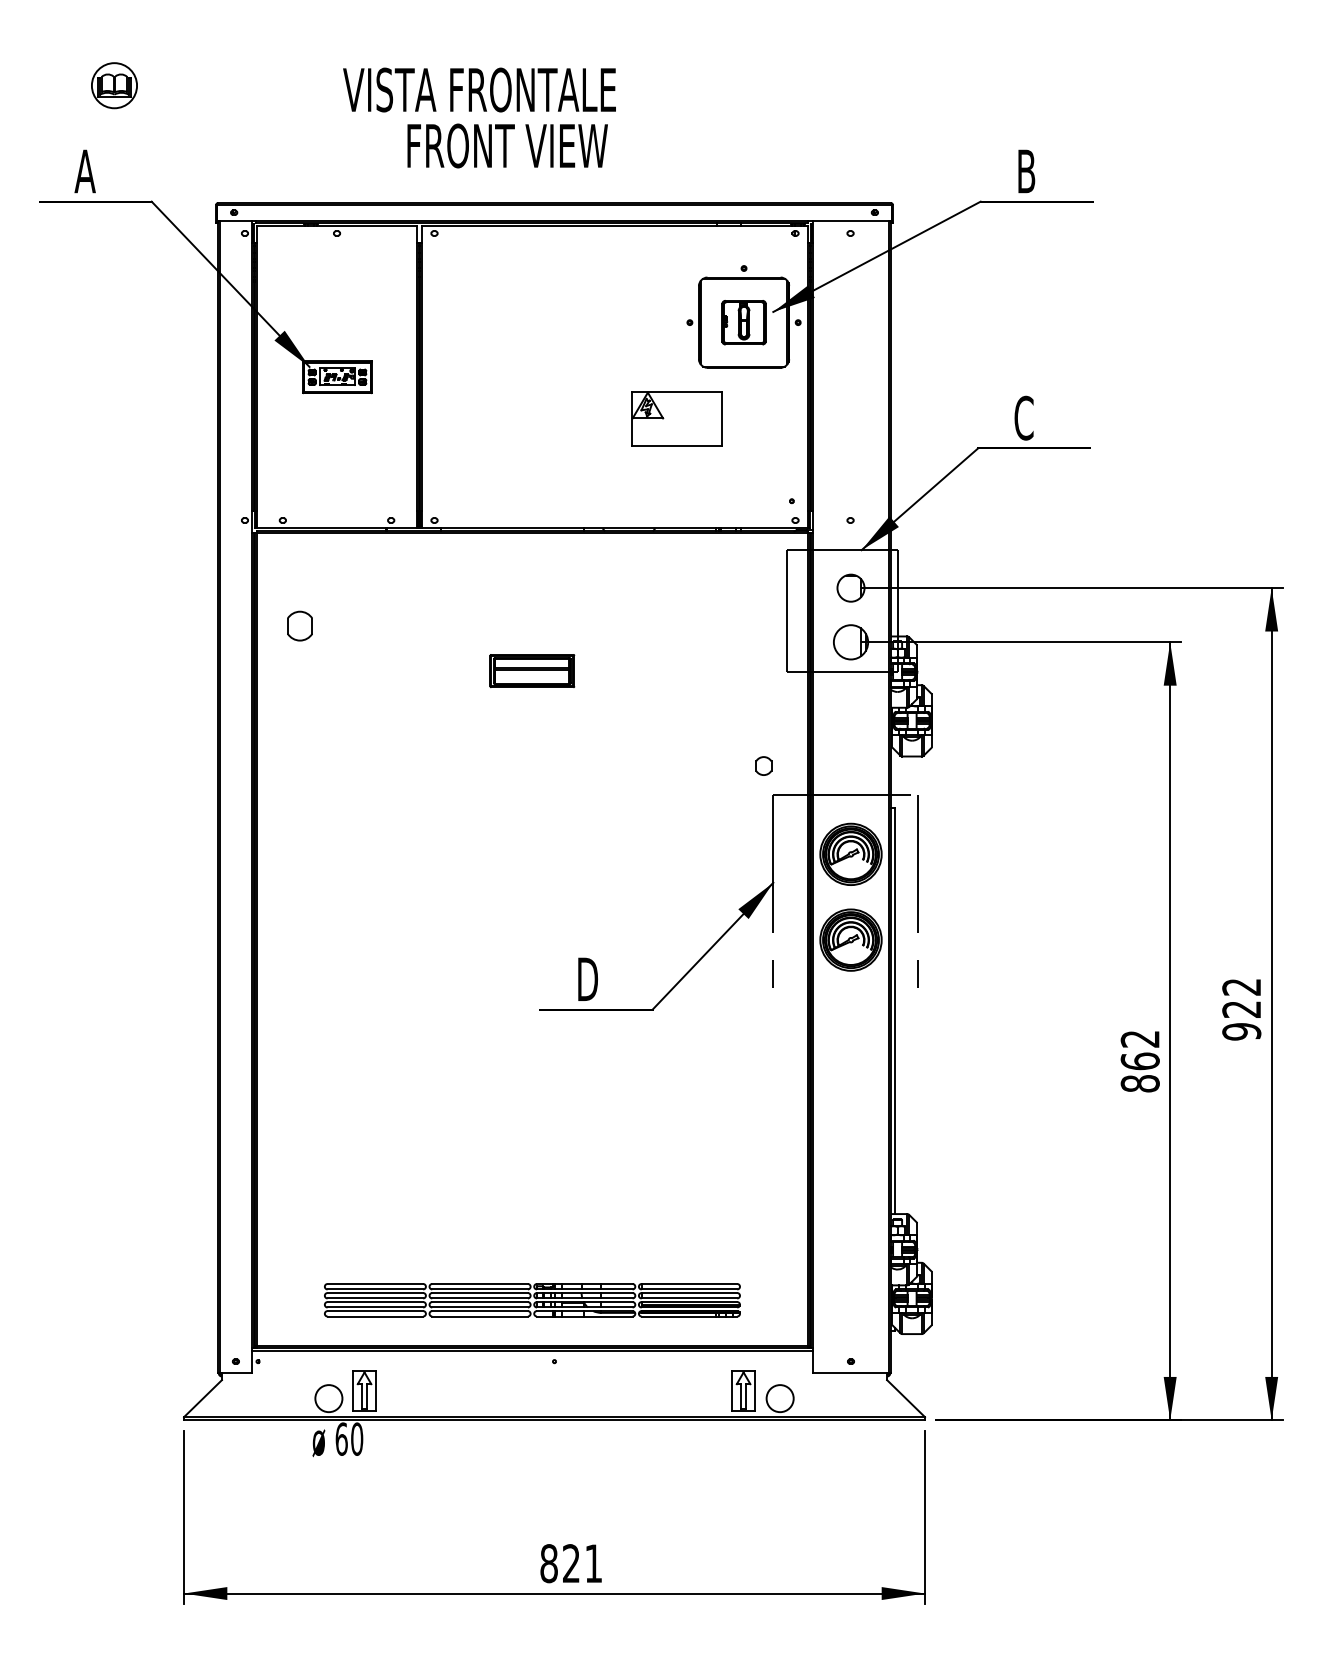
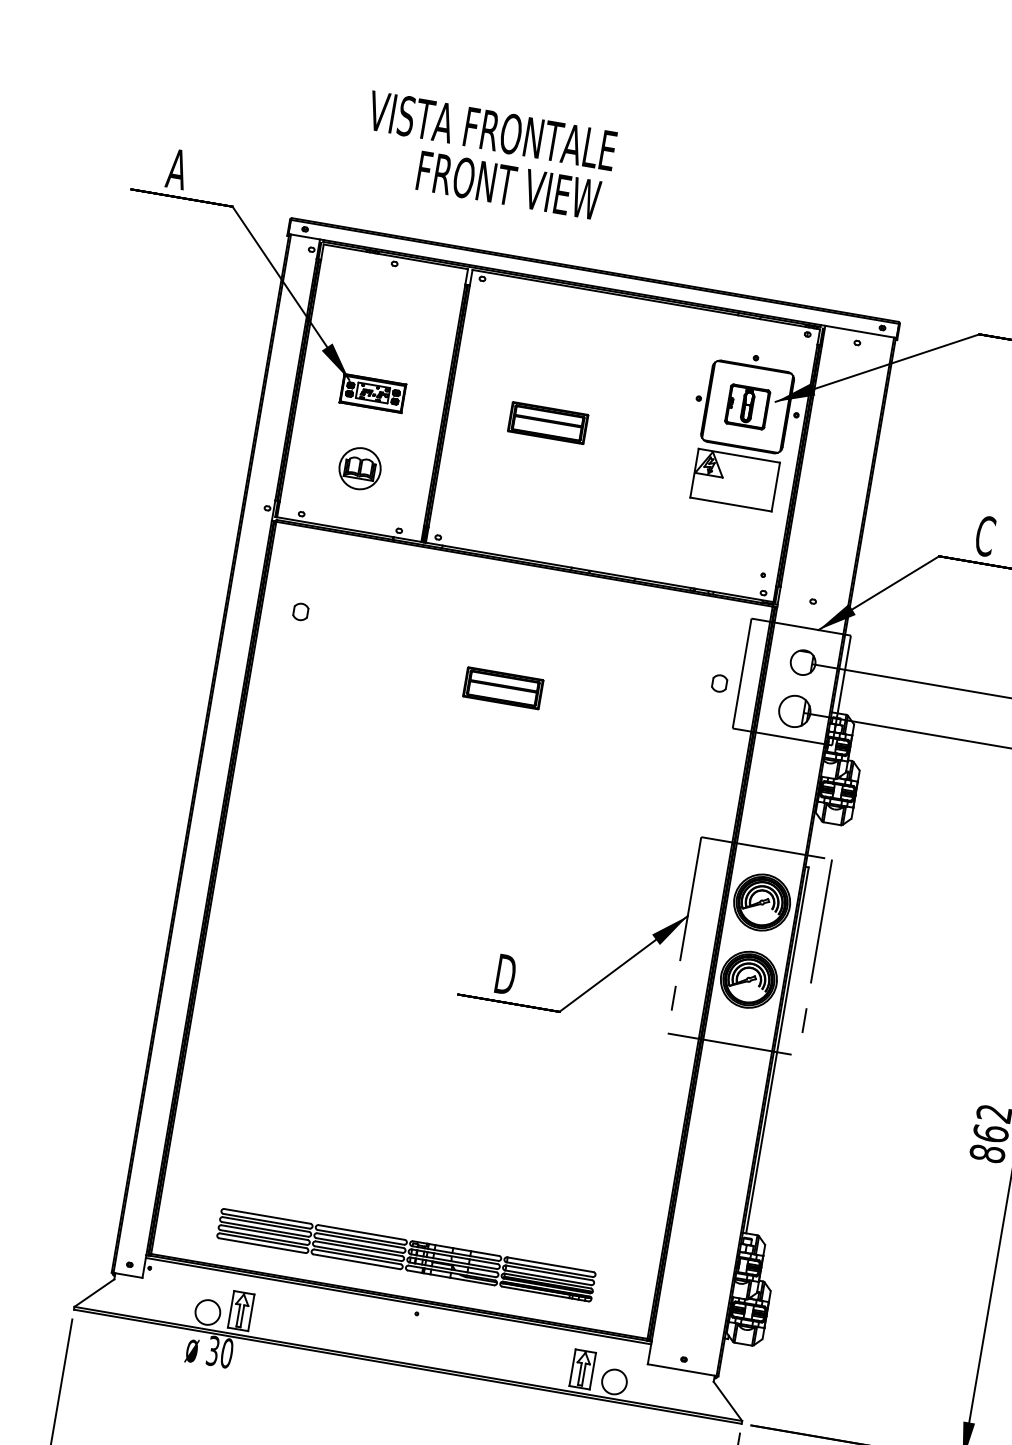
part: (114, 85) -> (360, 468), moved
text: (479, 117) -> (487, 155), moved
part: (531, 376) -> (547, 422), added
part: (676, 418) -> (734, 479), moved
part: (299, 625) -> (300, 611), size x0.62
part: (763, 765) -> (719, 682), moved
line: (845, 1013) -> (732, 1045), added
text: (341, 1438) -> (213, 1350), 60 -> 30

